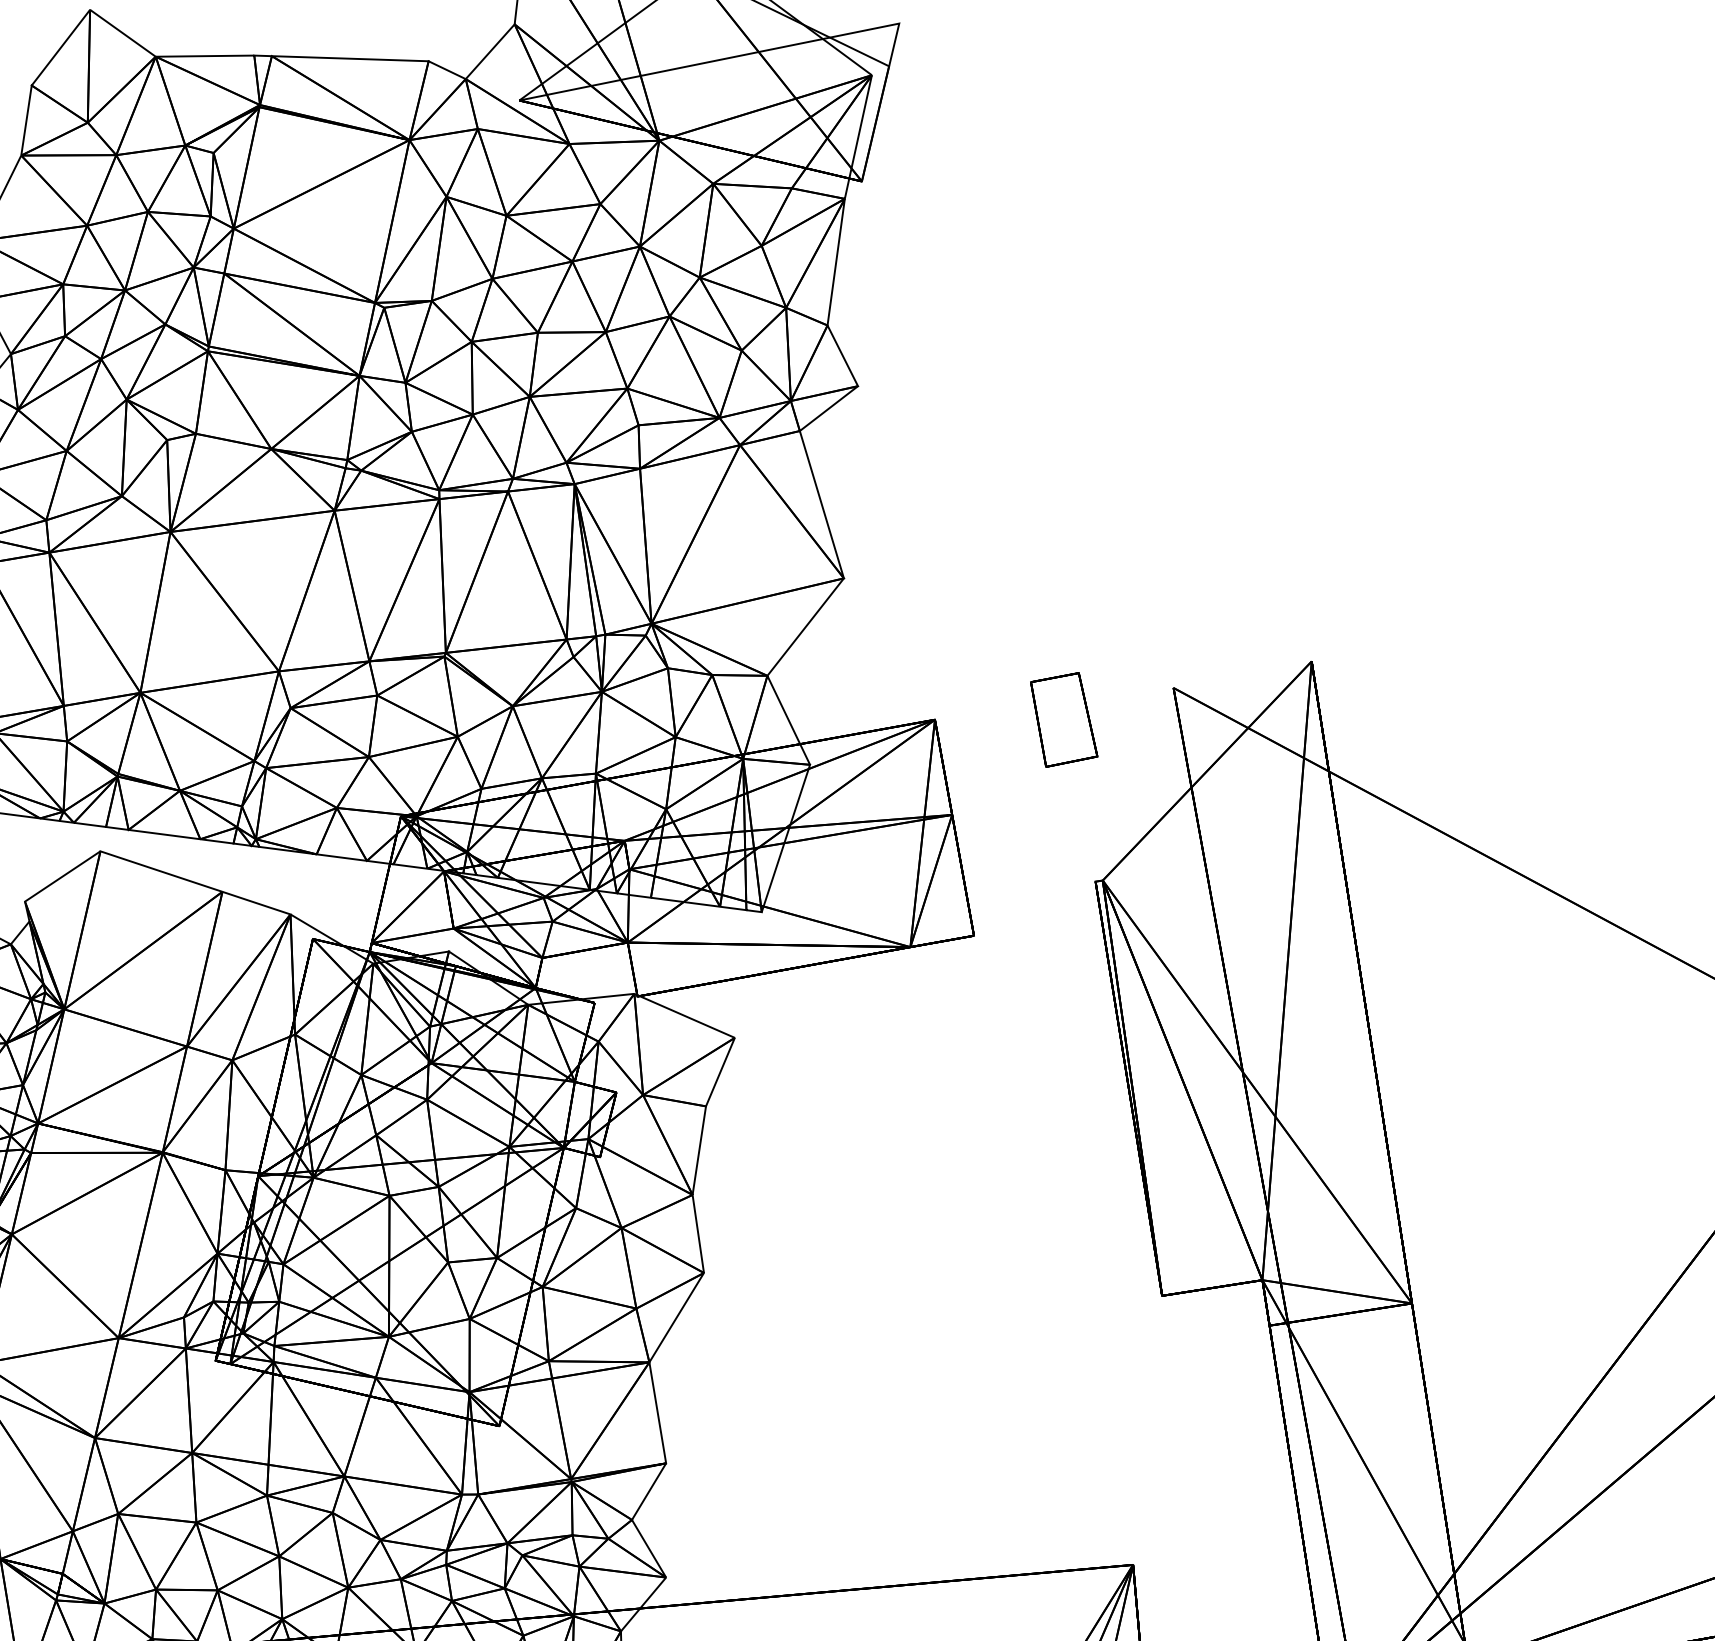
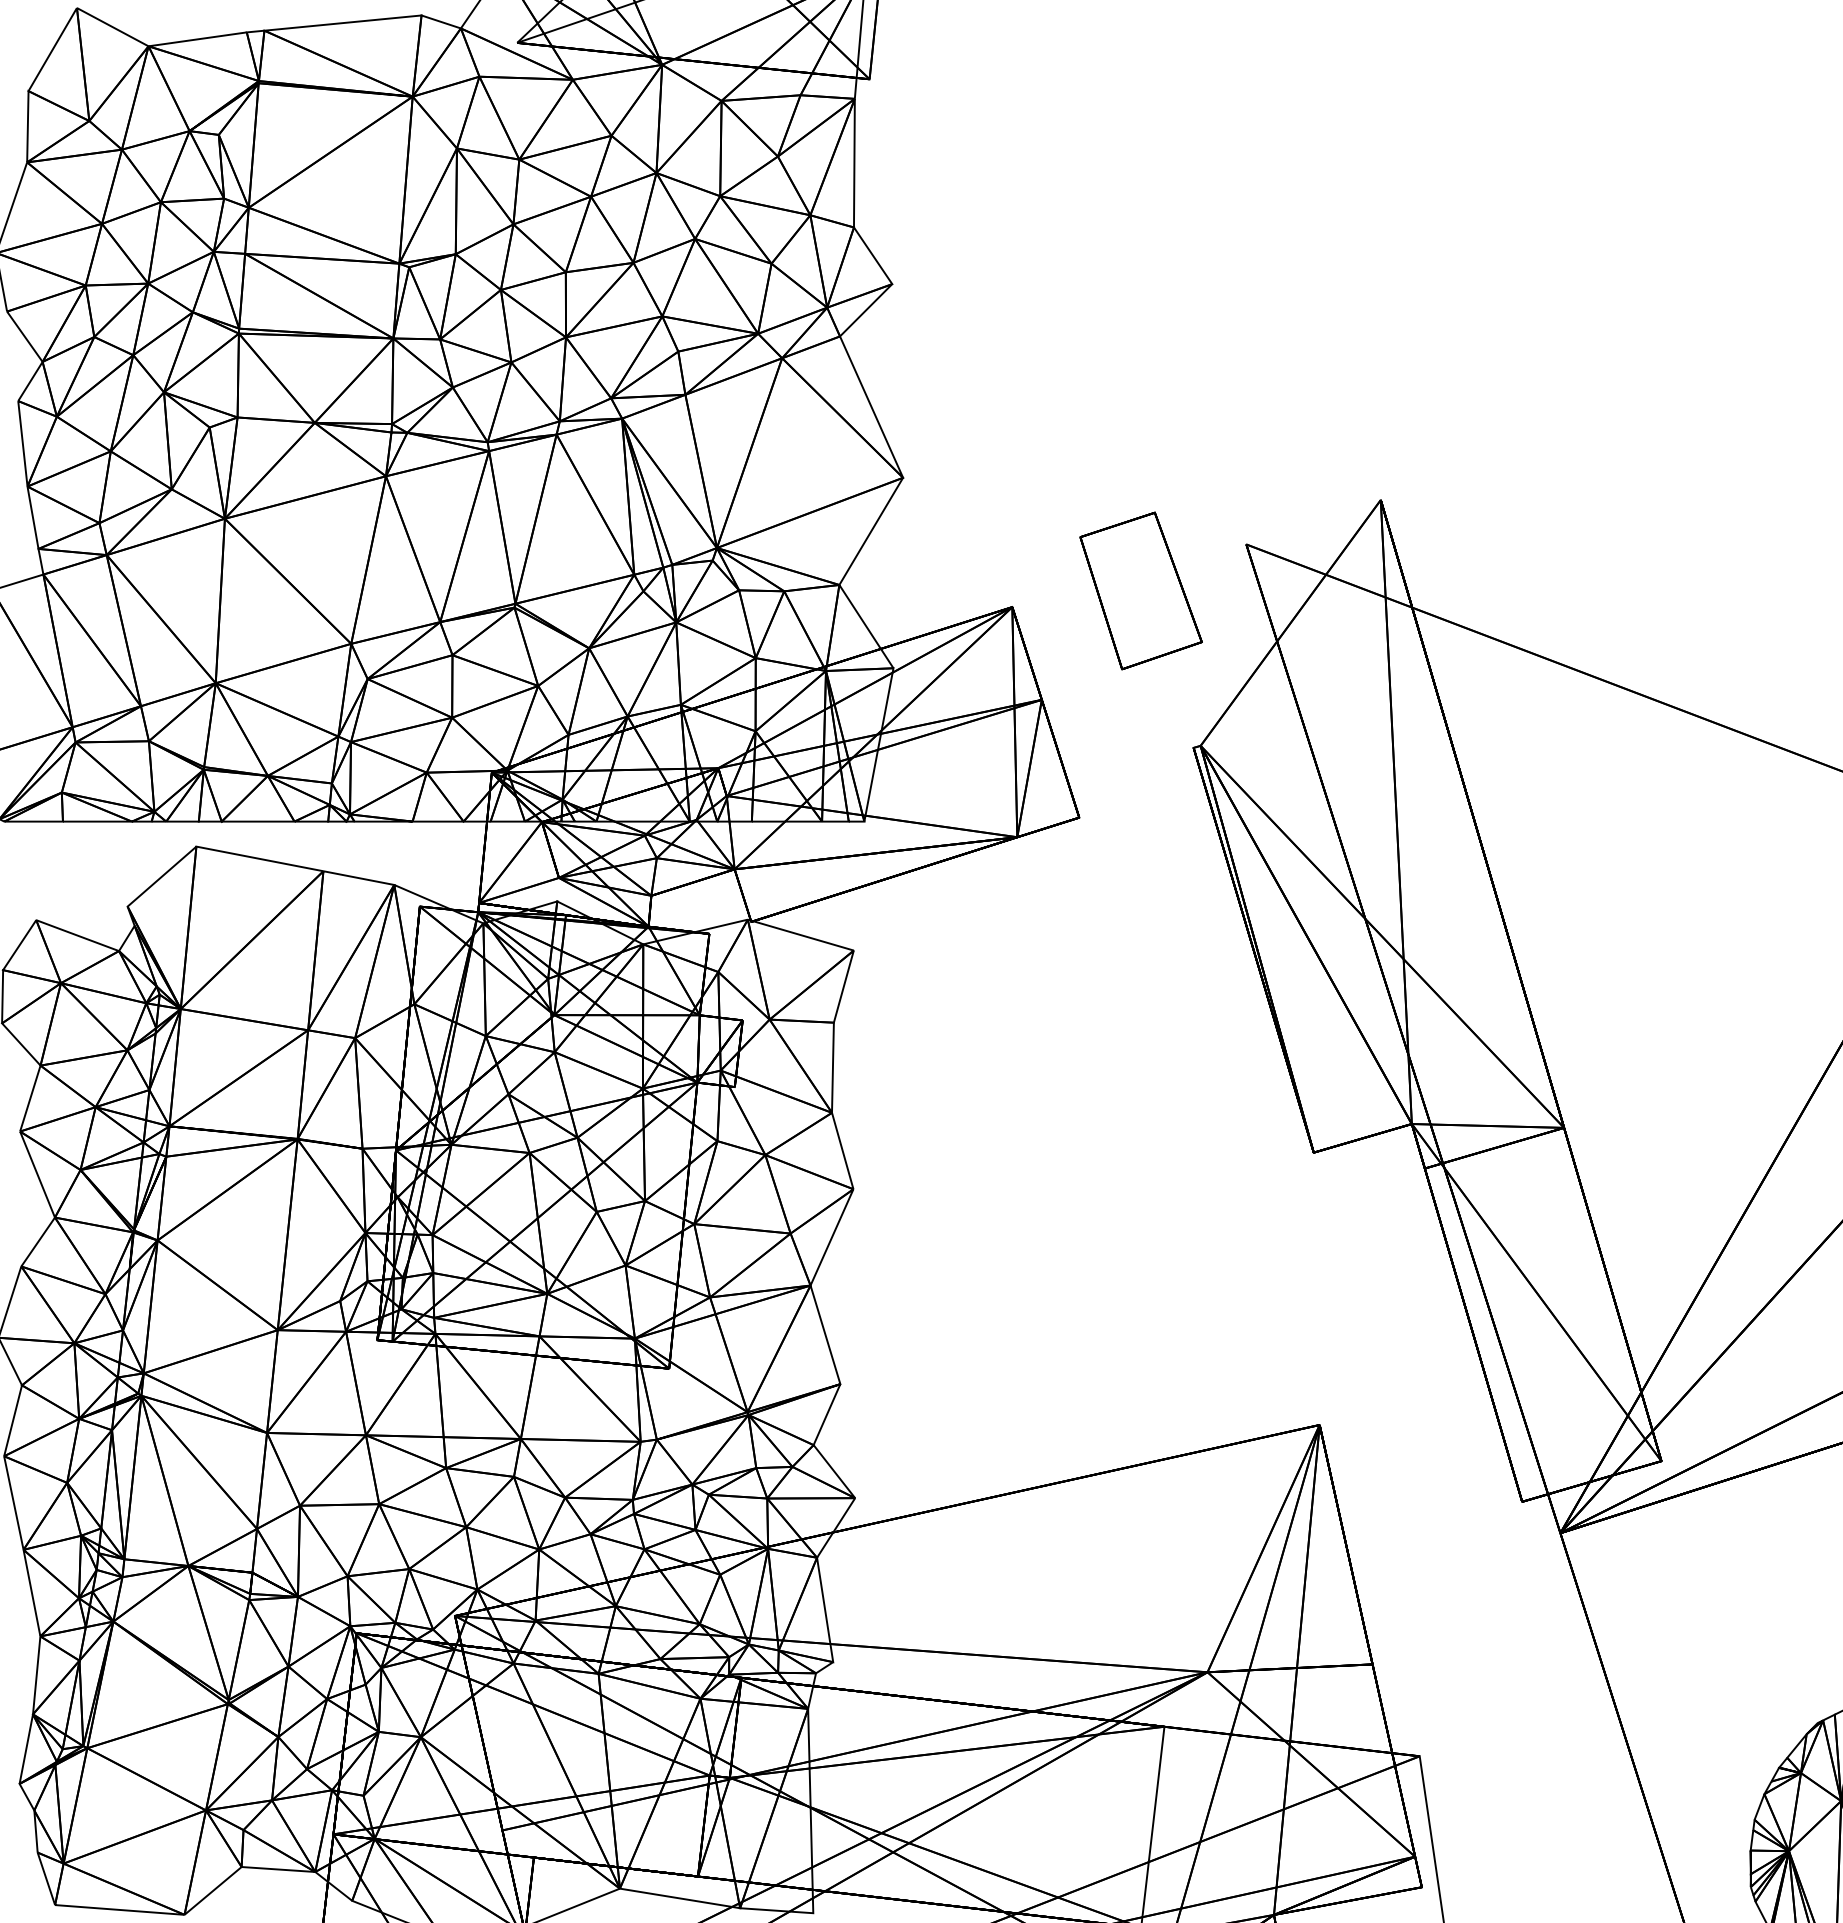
part: (1064, 719) -> (1141, 590), size x1.6

